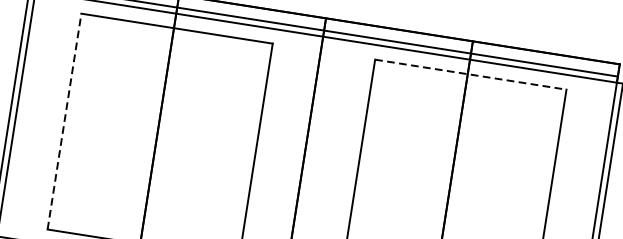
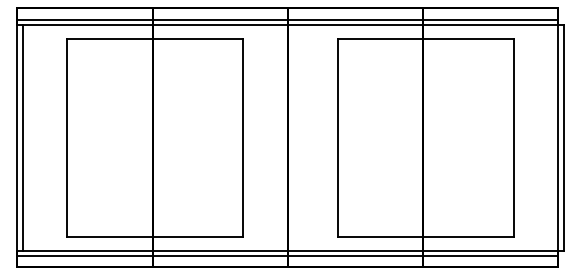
line: (471, 74) -> (426, 38), dashed -> solid
line: (64, 121) -> (67, 137), dashed -> solid

